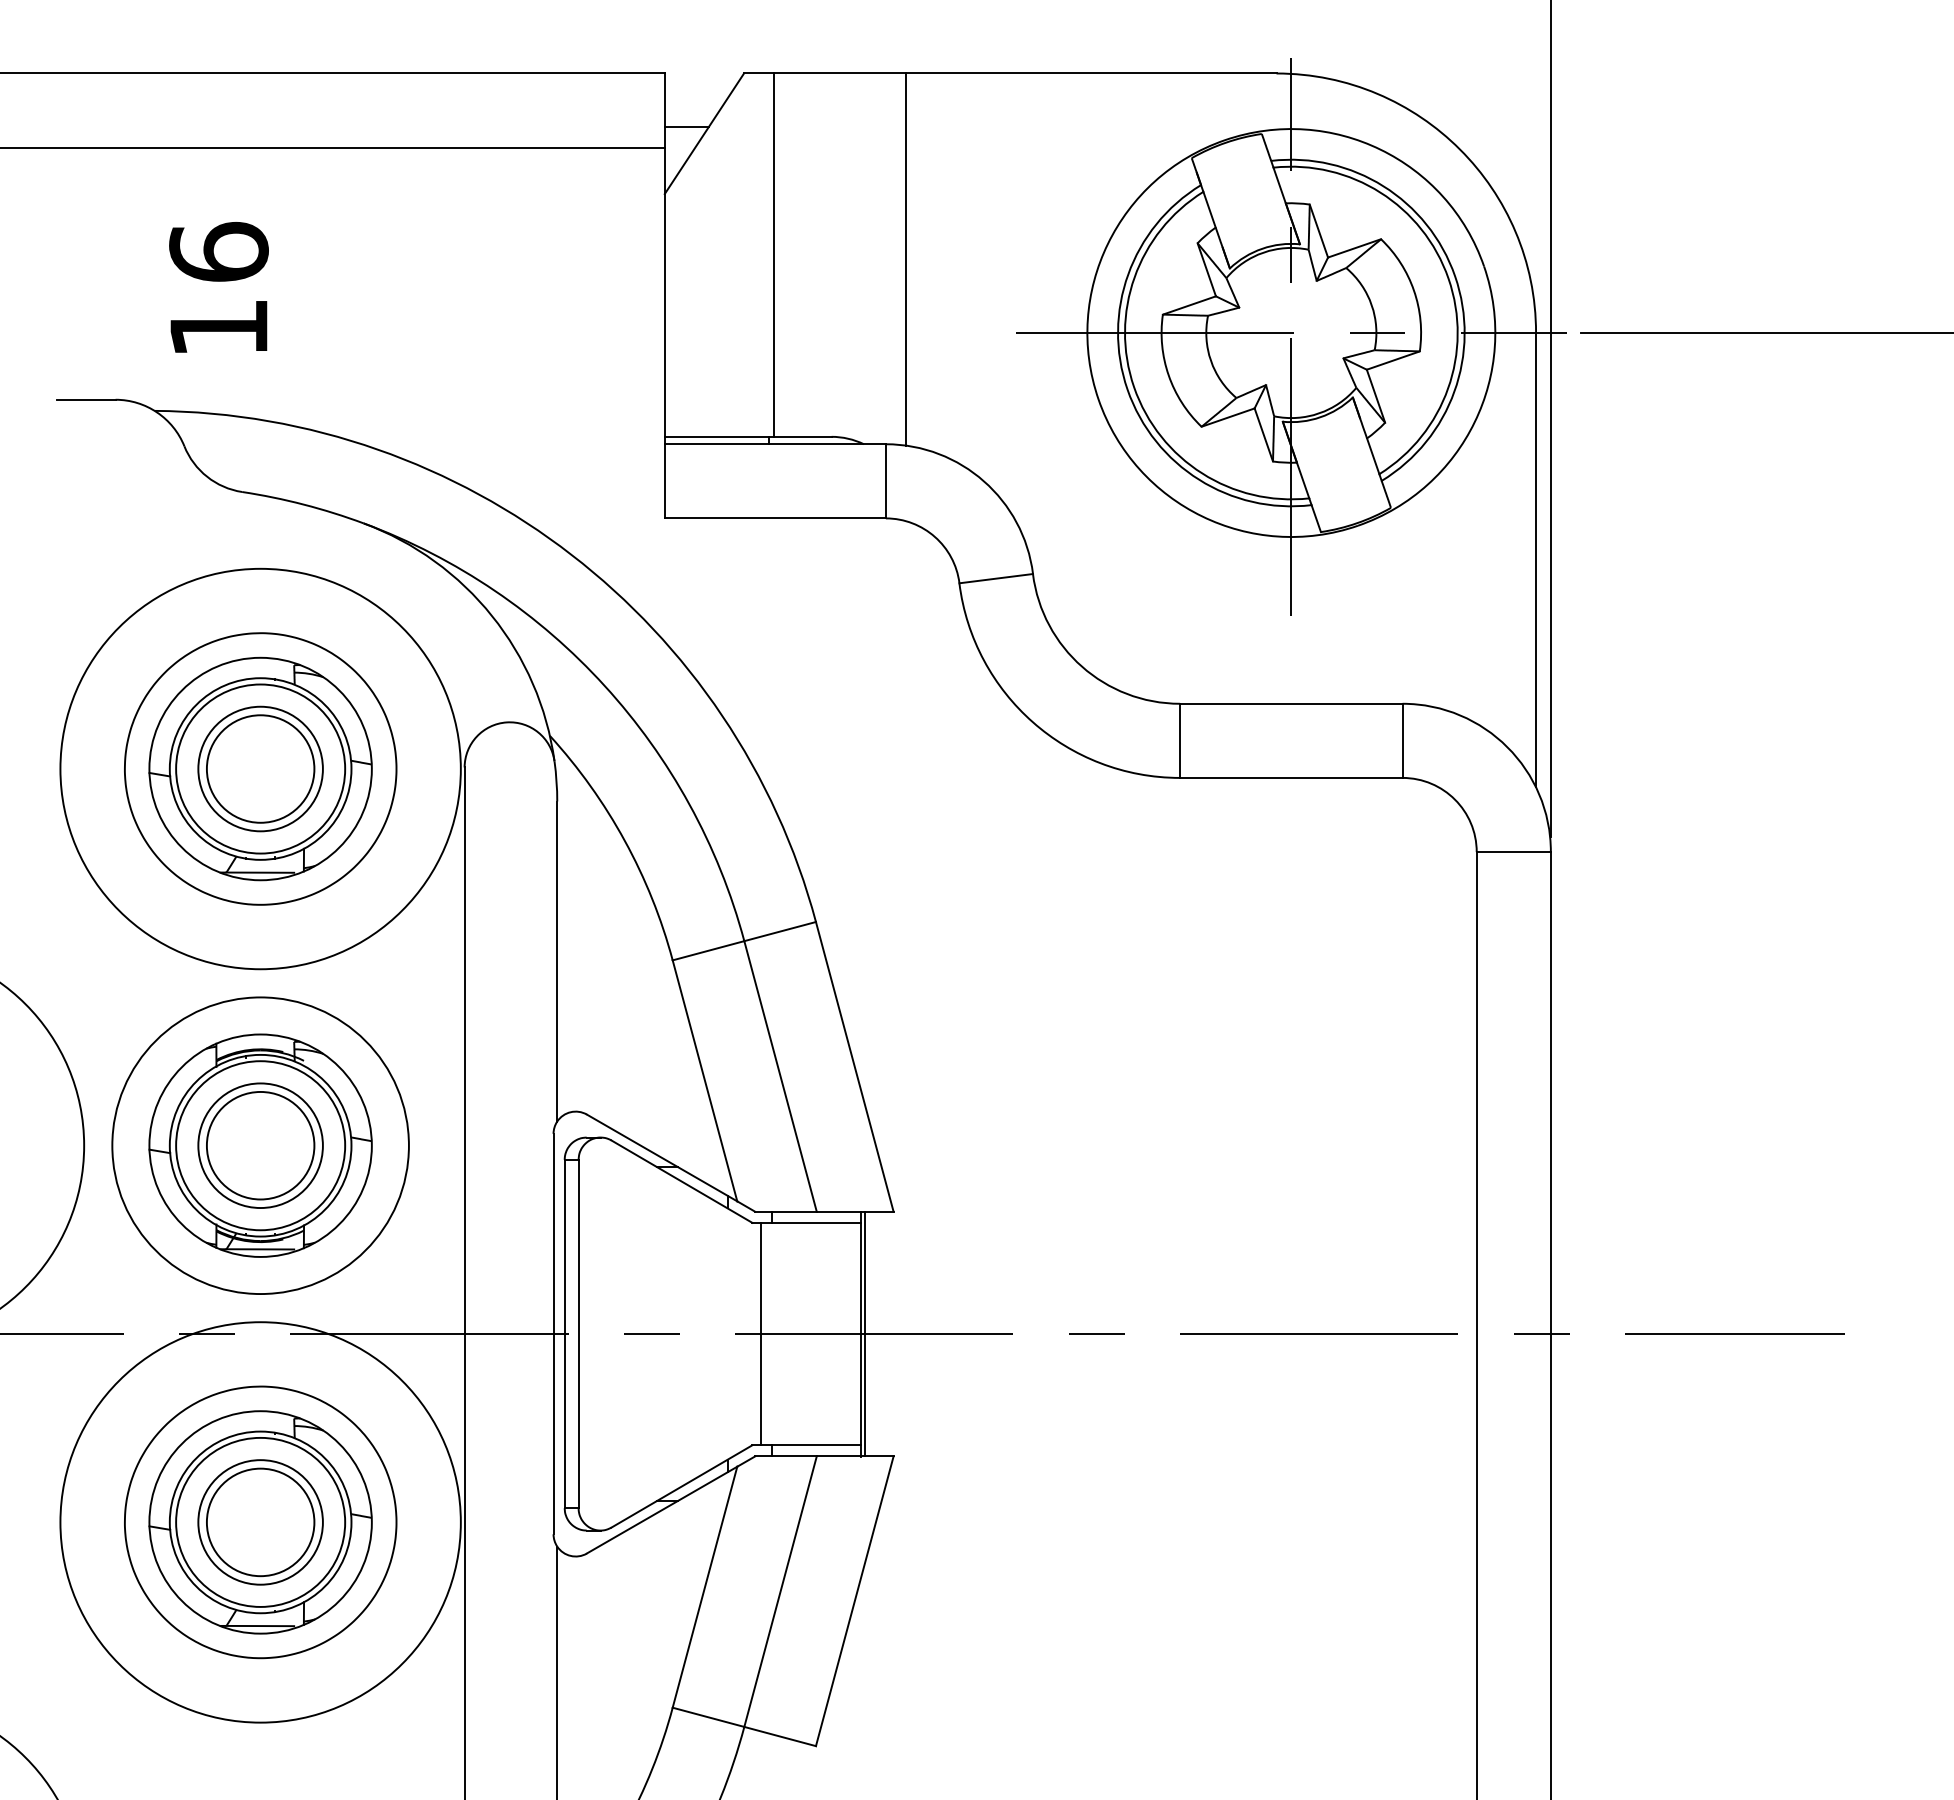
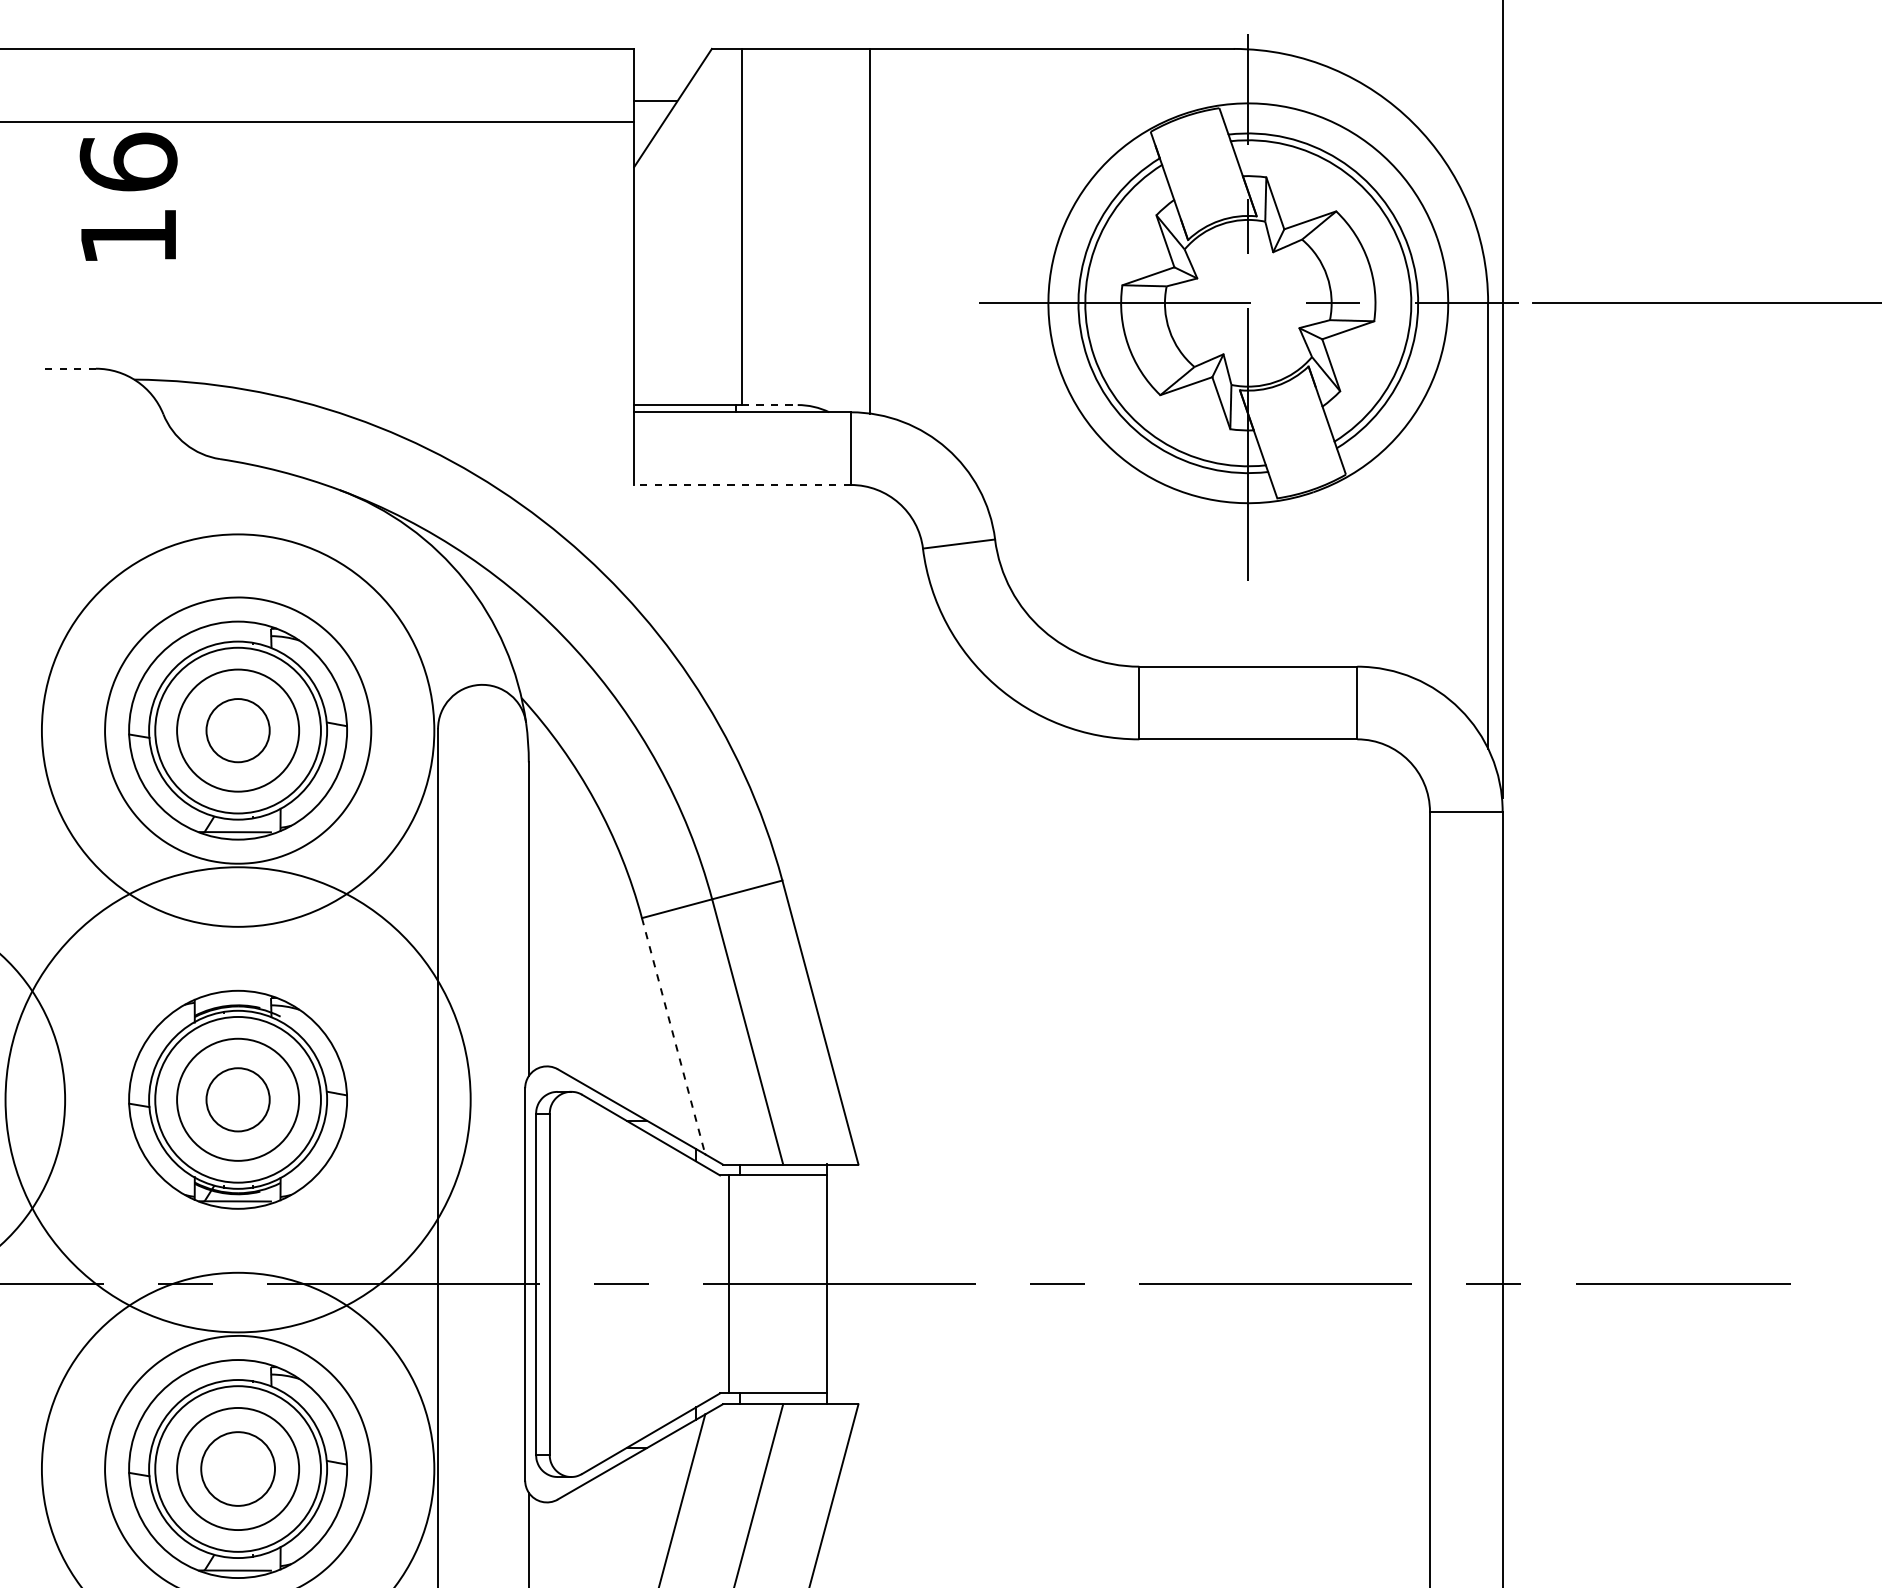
text: (218, 287) -> (128, 196), moved
line: (85, 399) -> (66, 368), solid -> dashed
line: (803, 436) -> (770, 404), solid -> dashed
line: (775, 518) -> (742, 485), solid -> dashed
circle: (260, 768) -> (237, 730), size x0.6
line: (705, 1080) -> (674, 1035), solid -> dashed
circle: (260, 1145) -> (237, 1099), size x0.6
circle: (260, 1145) -> (237, 1099), size x1.6
line: (864, 1333) -> (829, 1283), removed
circle: (260, 1522) -> (237, 1469), size x0.7

